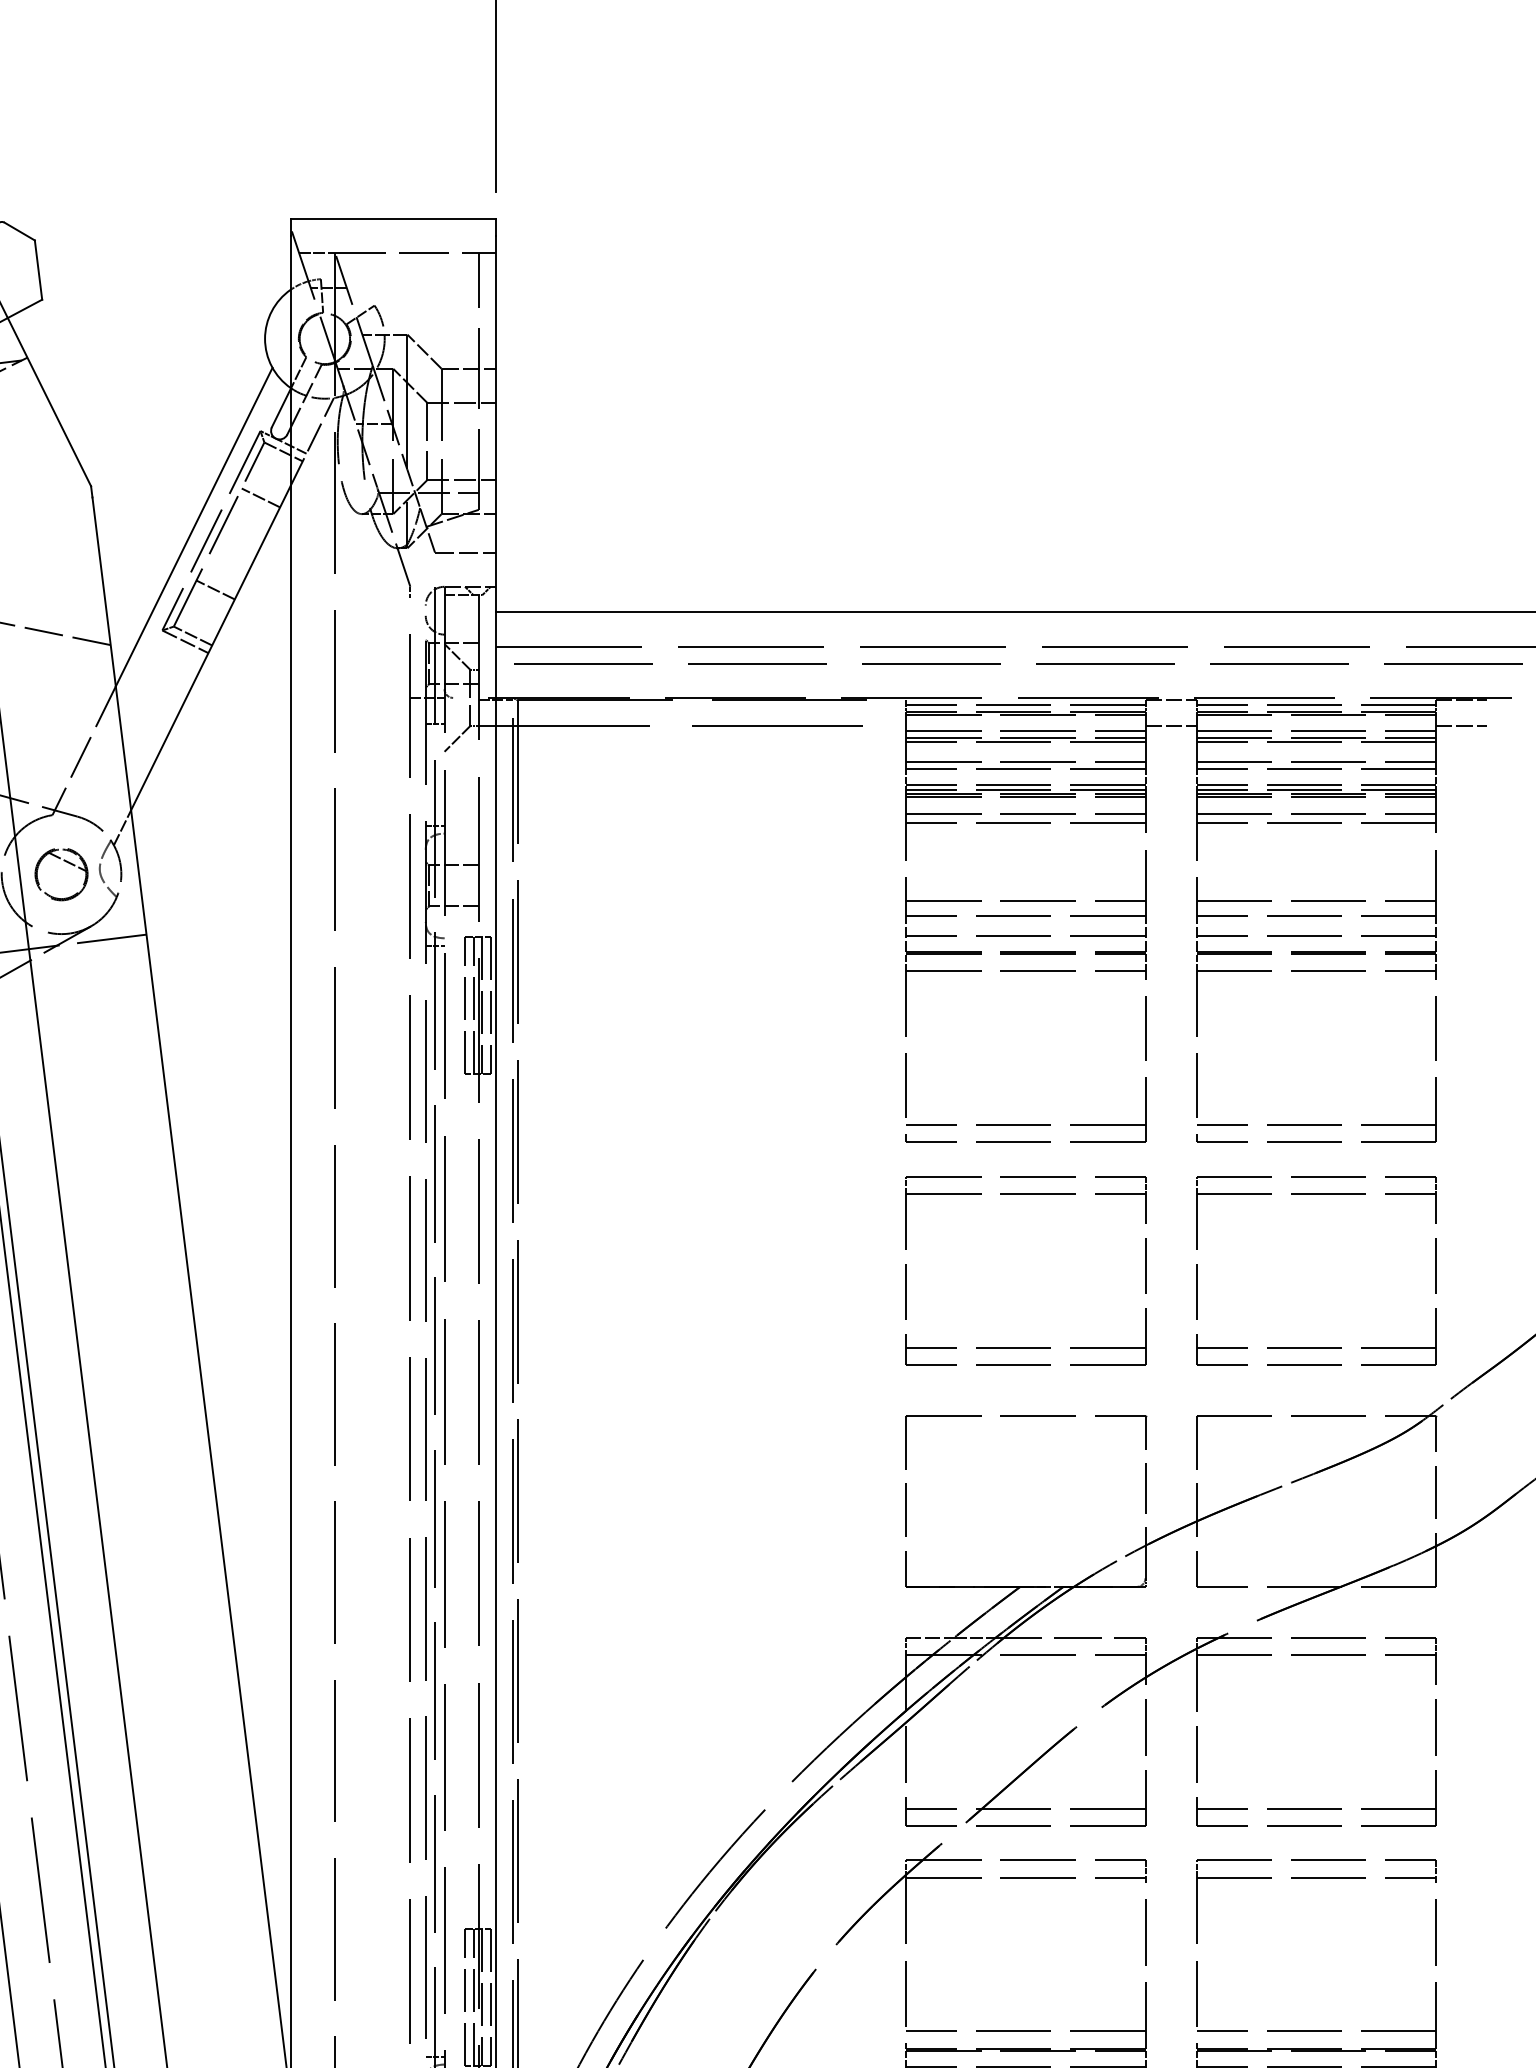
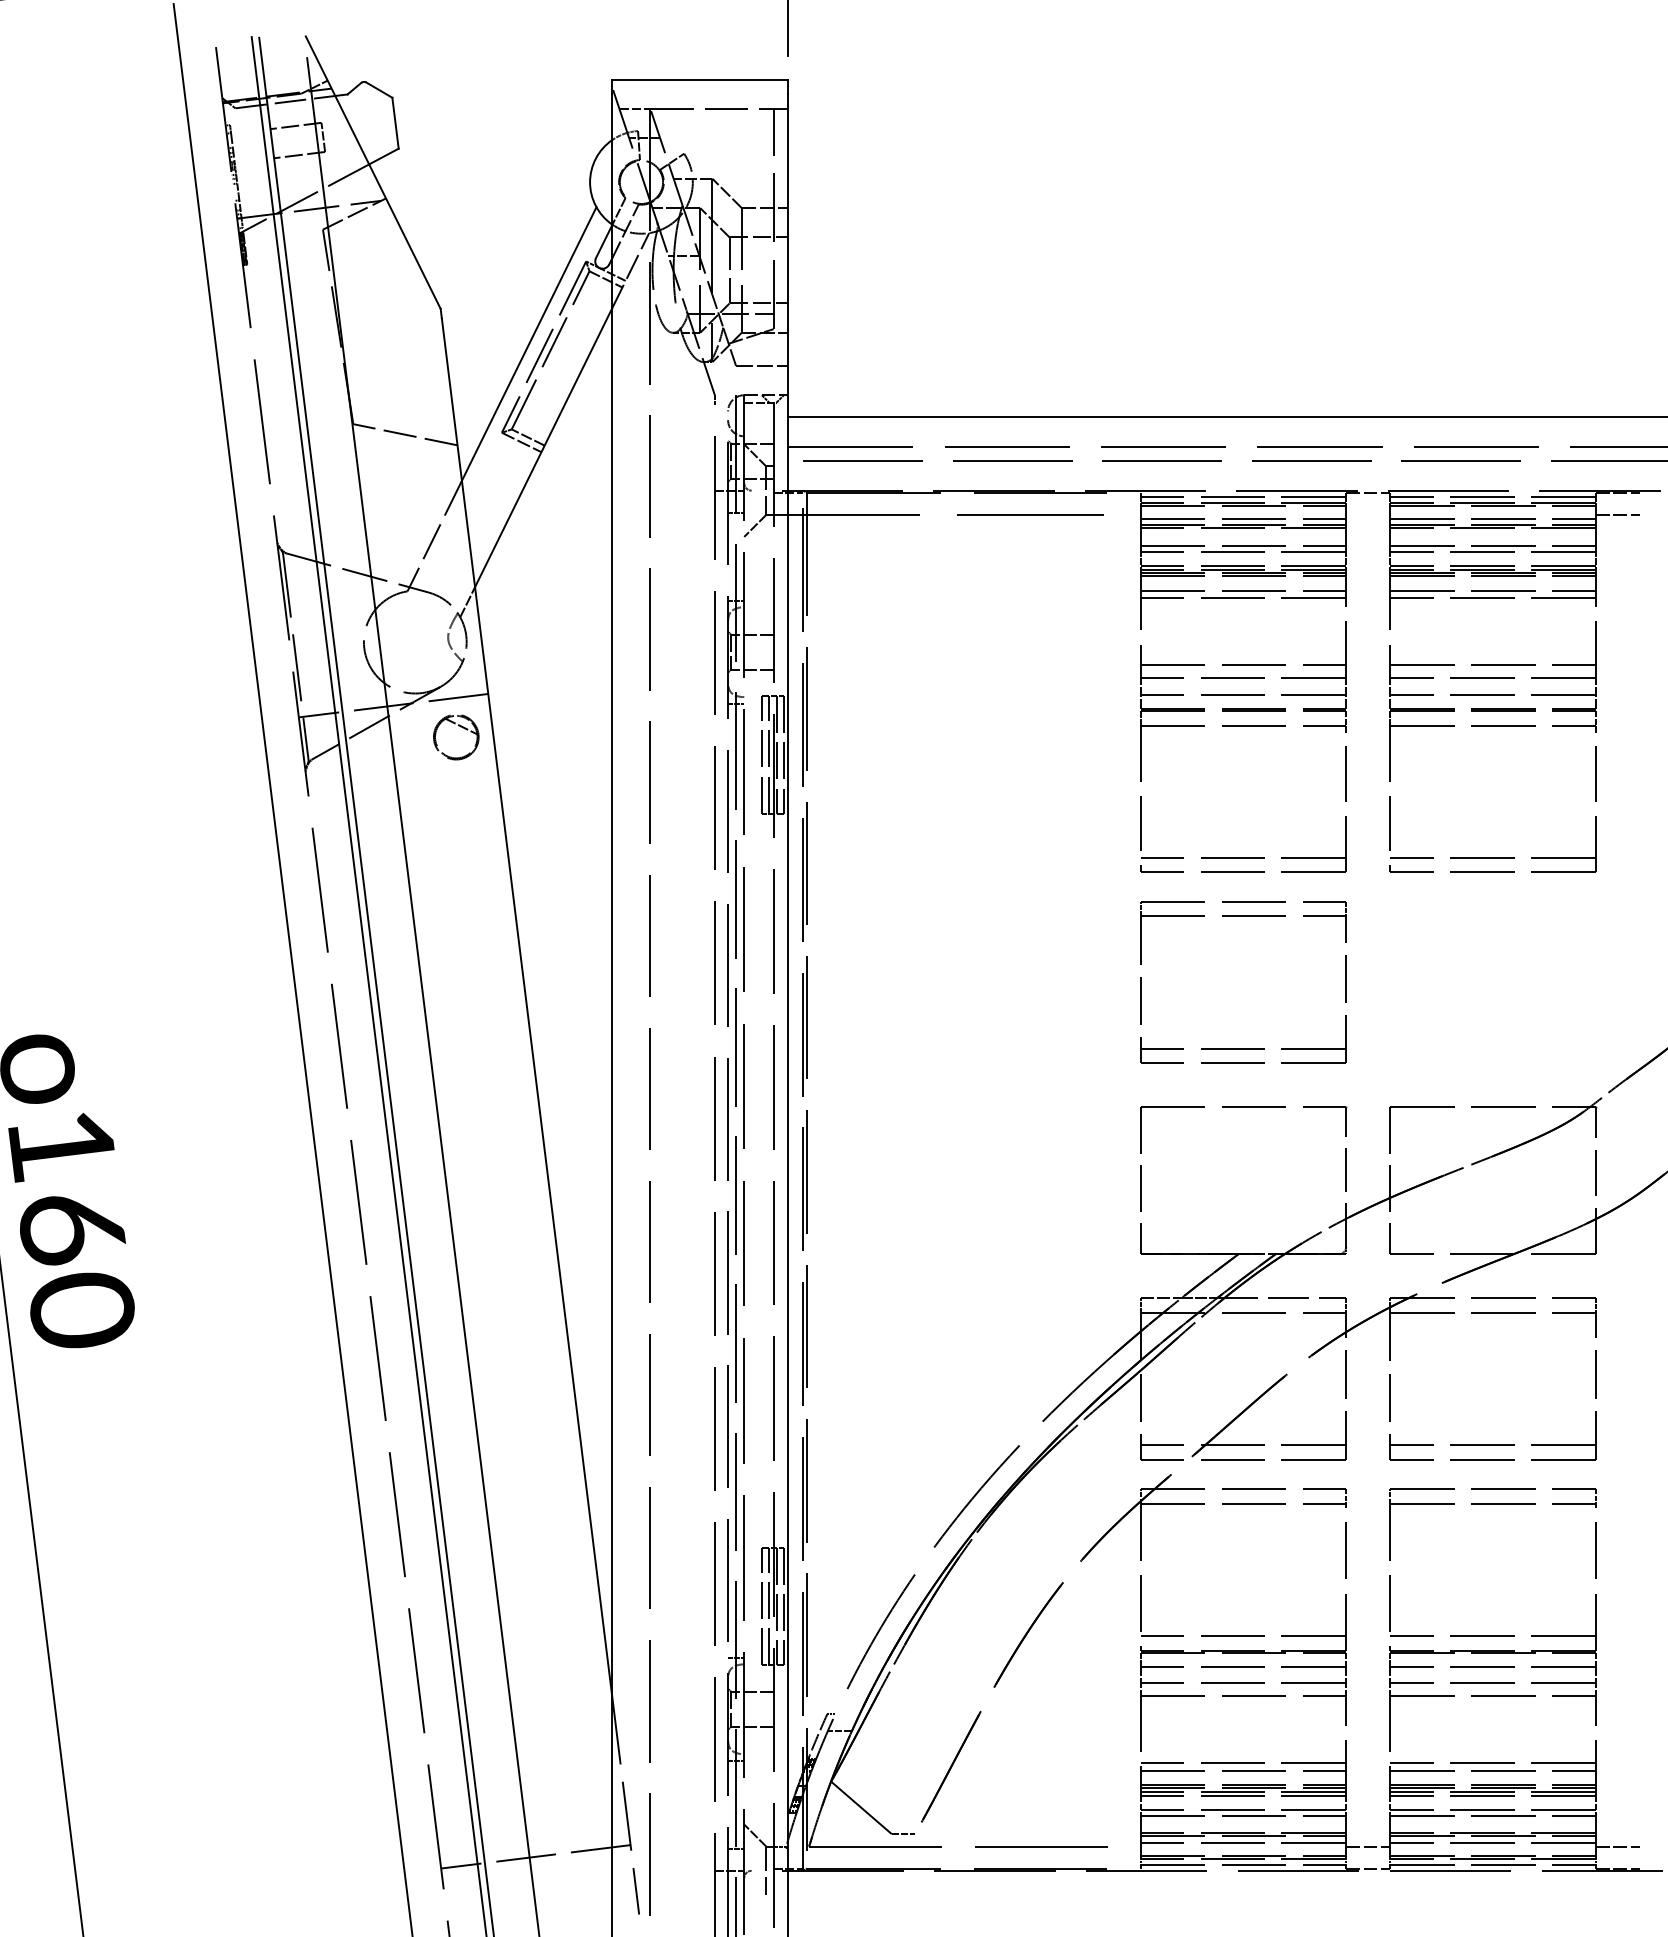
line: (260, 497) -> (586, 318), removed
line: (215, 589) -> (547, 397), removed
line: (1171, 725) -> (1368, 514), removed
part: (66, 863) -> (460, 727), moved
part: (1315, 1193) -> (1492, 916), removed

